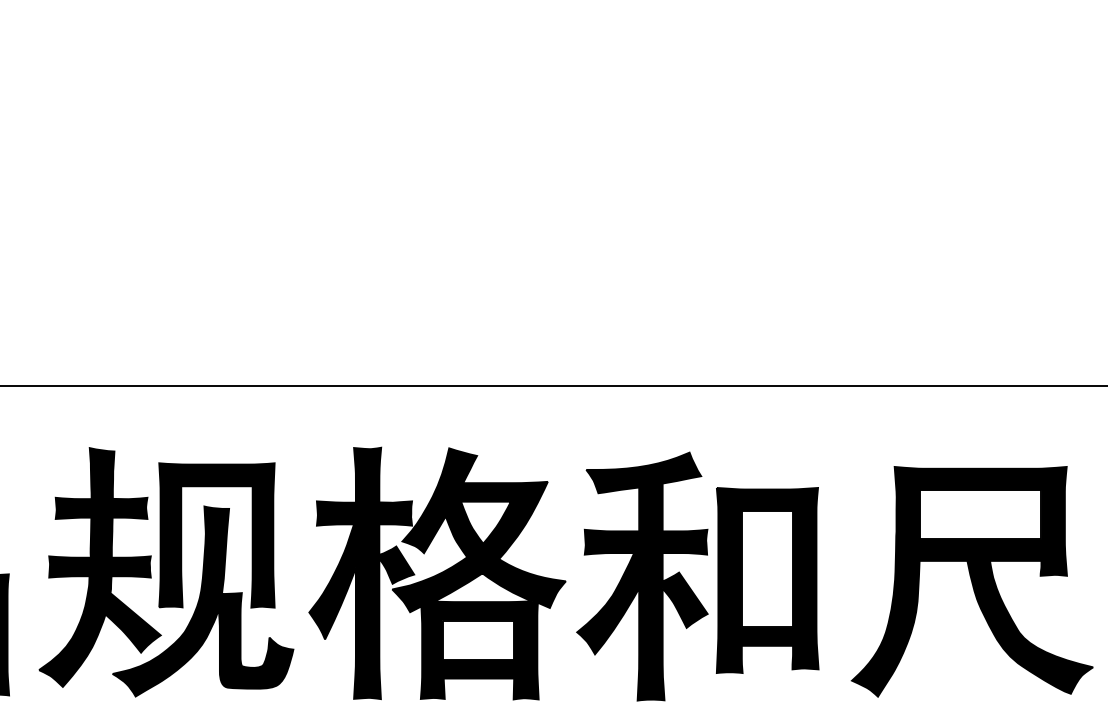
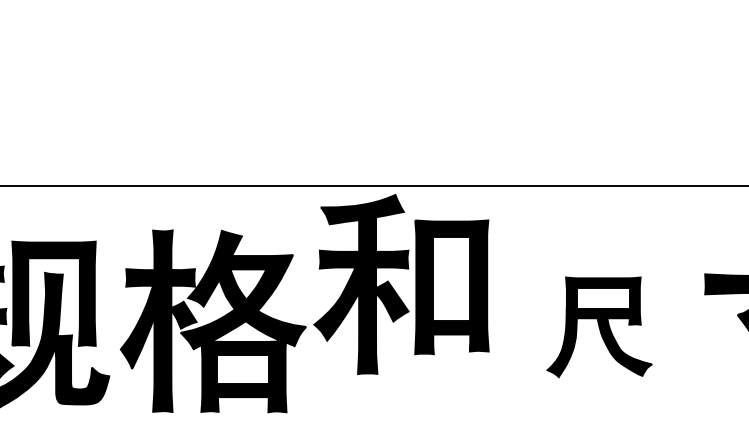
part: (971, 581) -> (599, 327), size x0.6
part: (688, 584) -> (394, 290), moved

